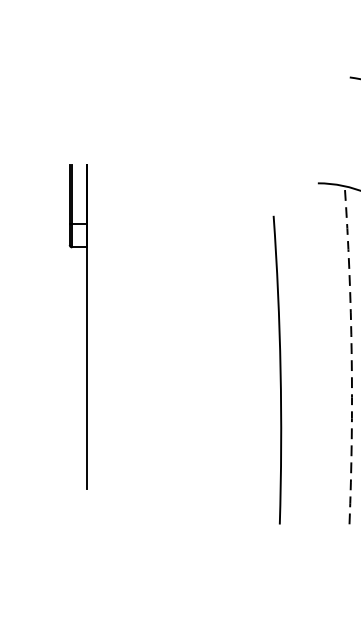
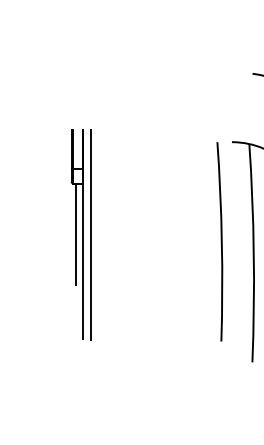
line: (77, 324) -> (76, 233), added
line: (98, 326) -> (90, 234), added
arc: (351, 355) -> (253, 253), dashed -> solid
arc: (278, 369) -> (220, 241), moved

